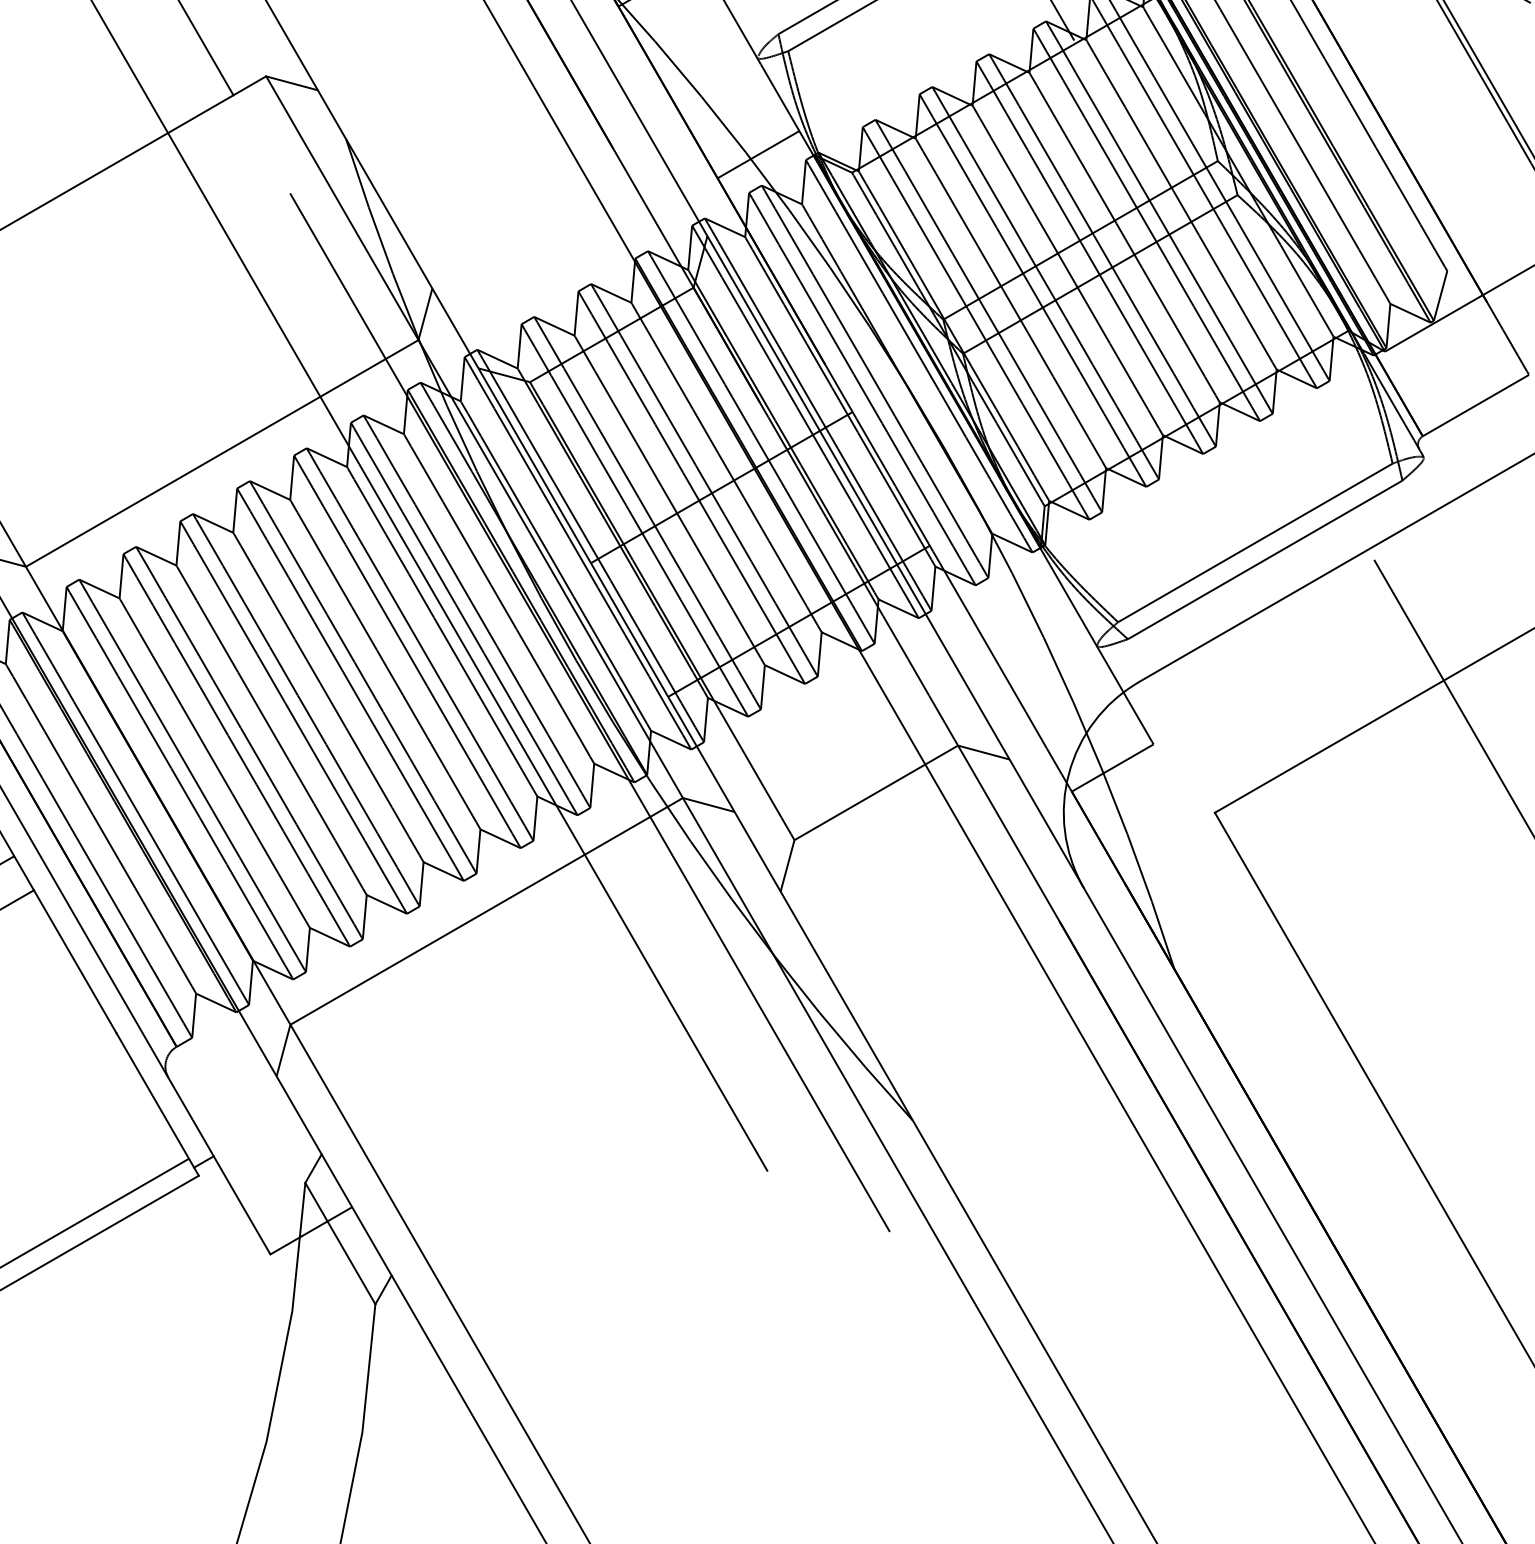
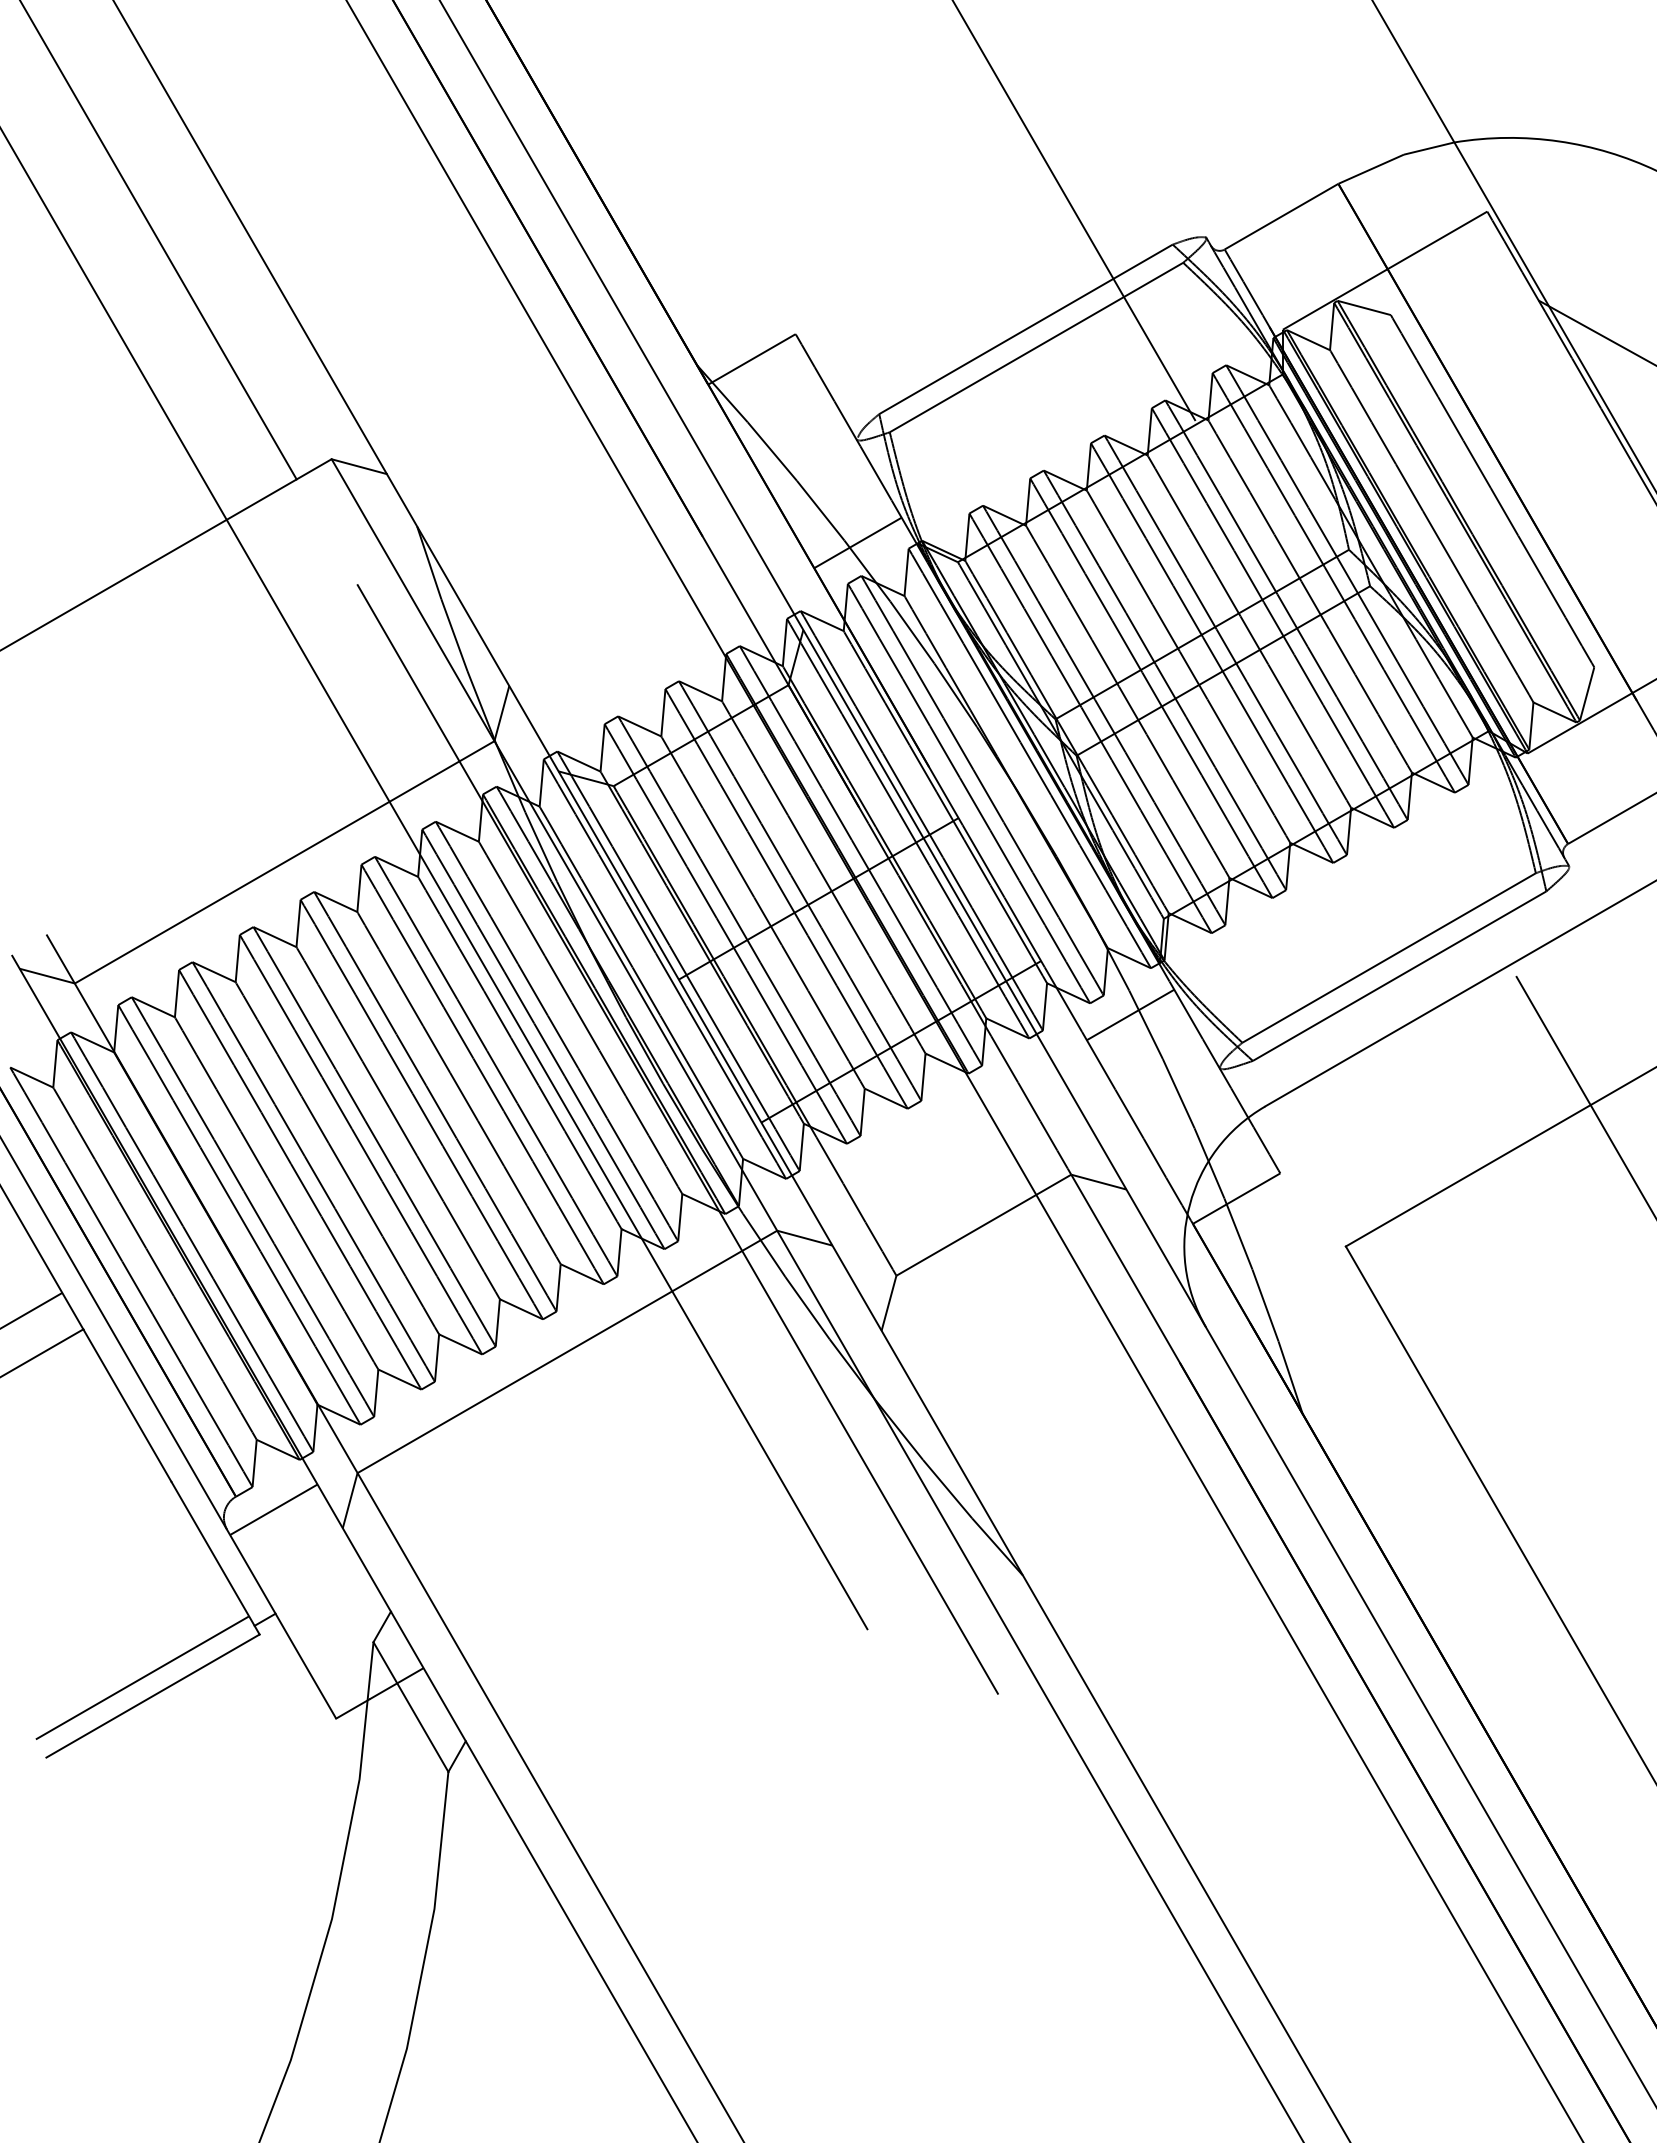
line: (1013, 595) -> (1130, 1014), added
line: (211, 1058) -> (273, 1509), added

